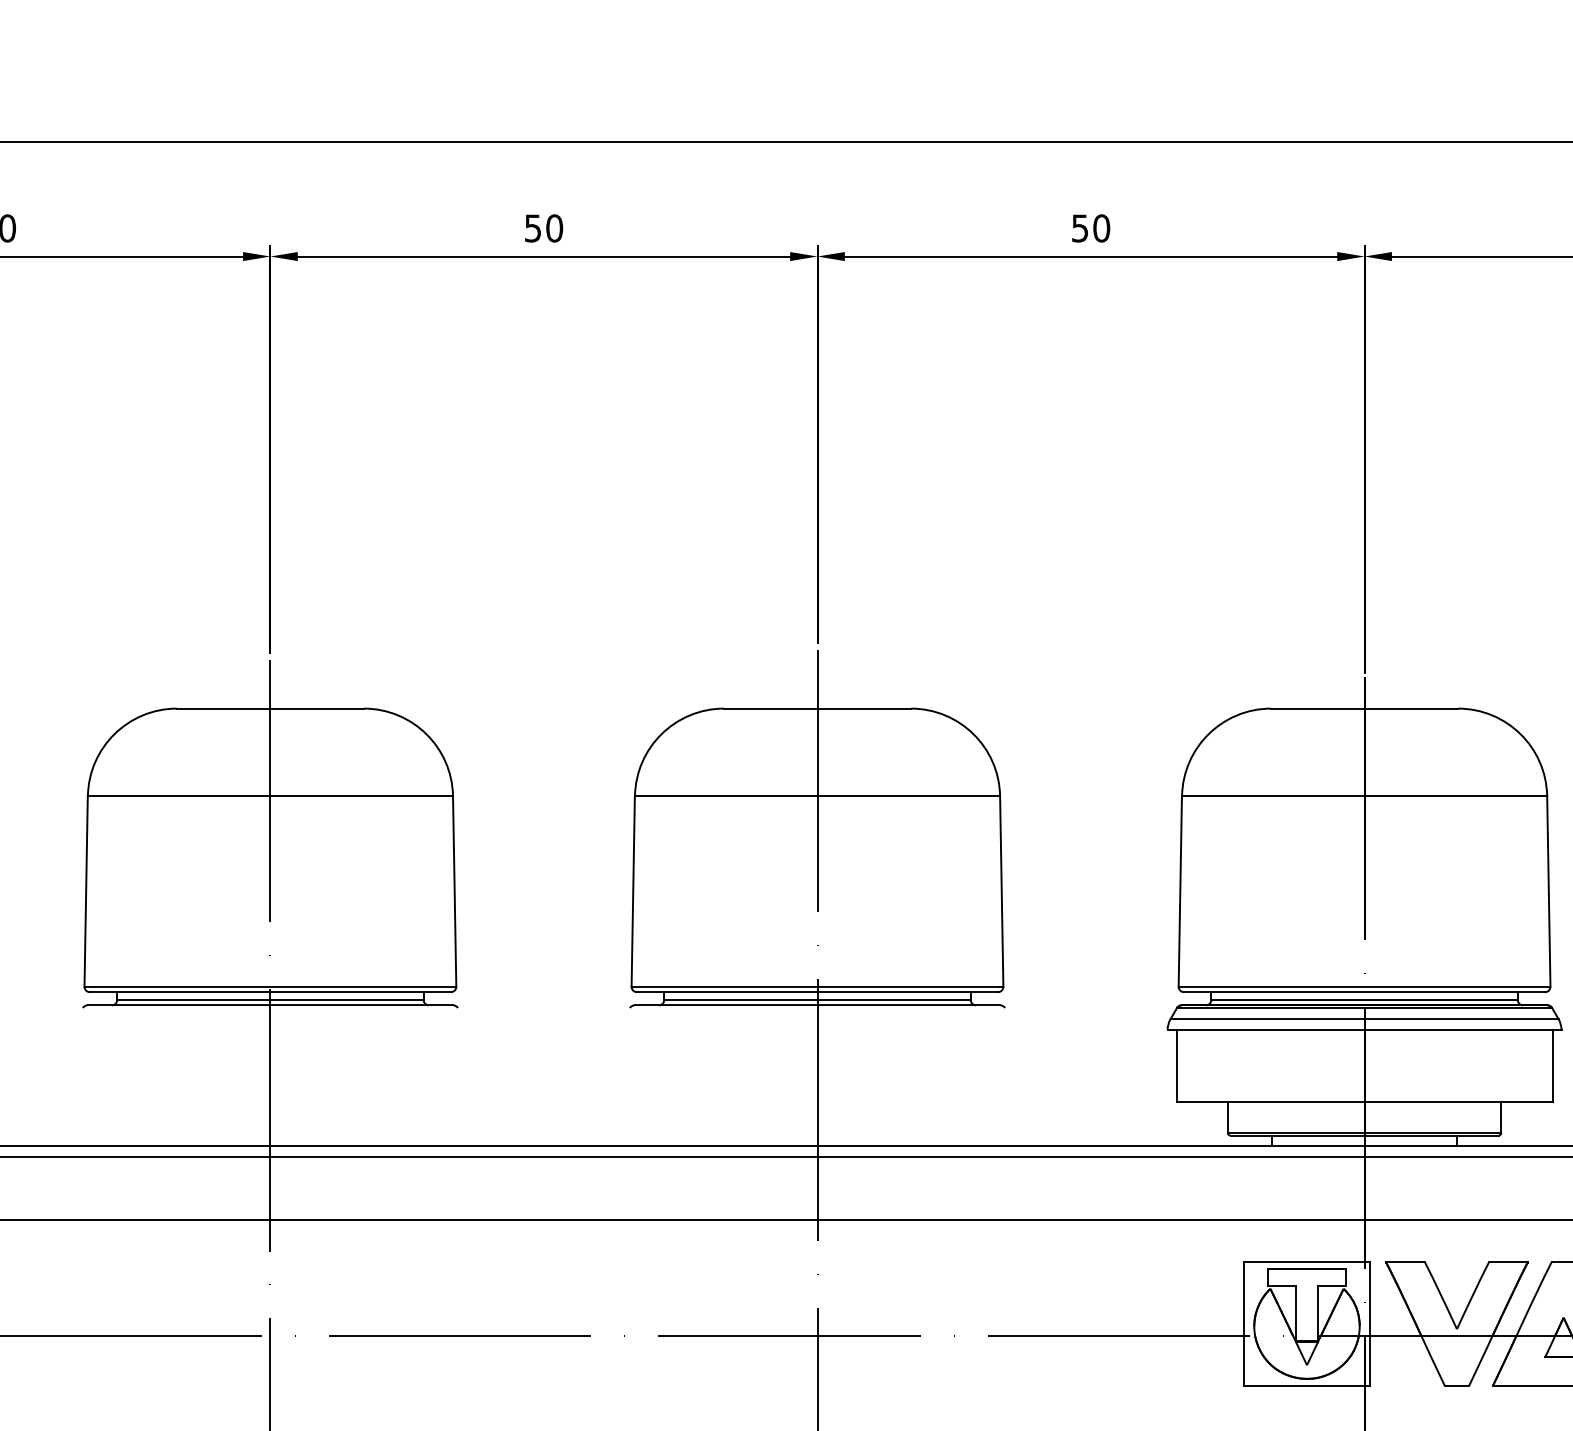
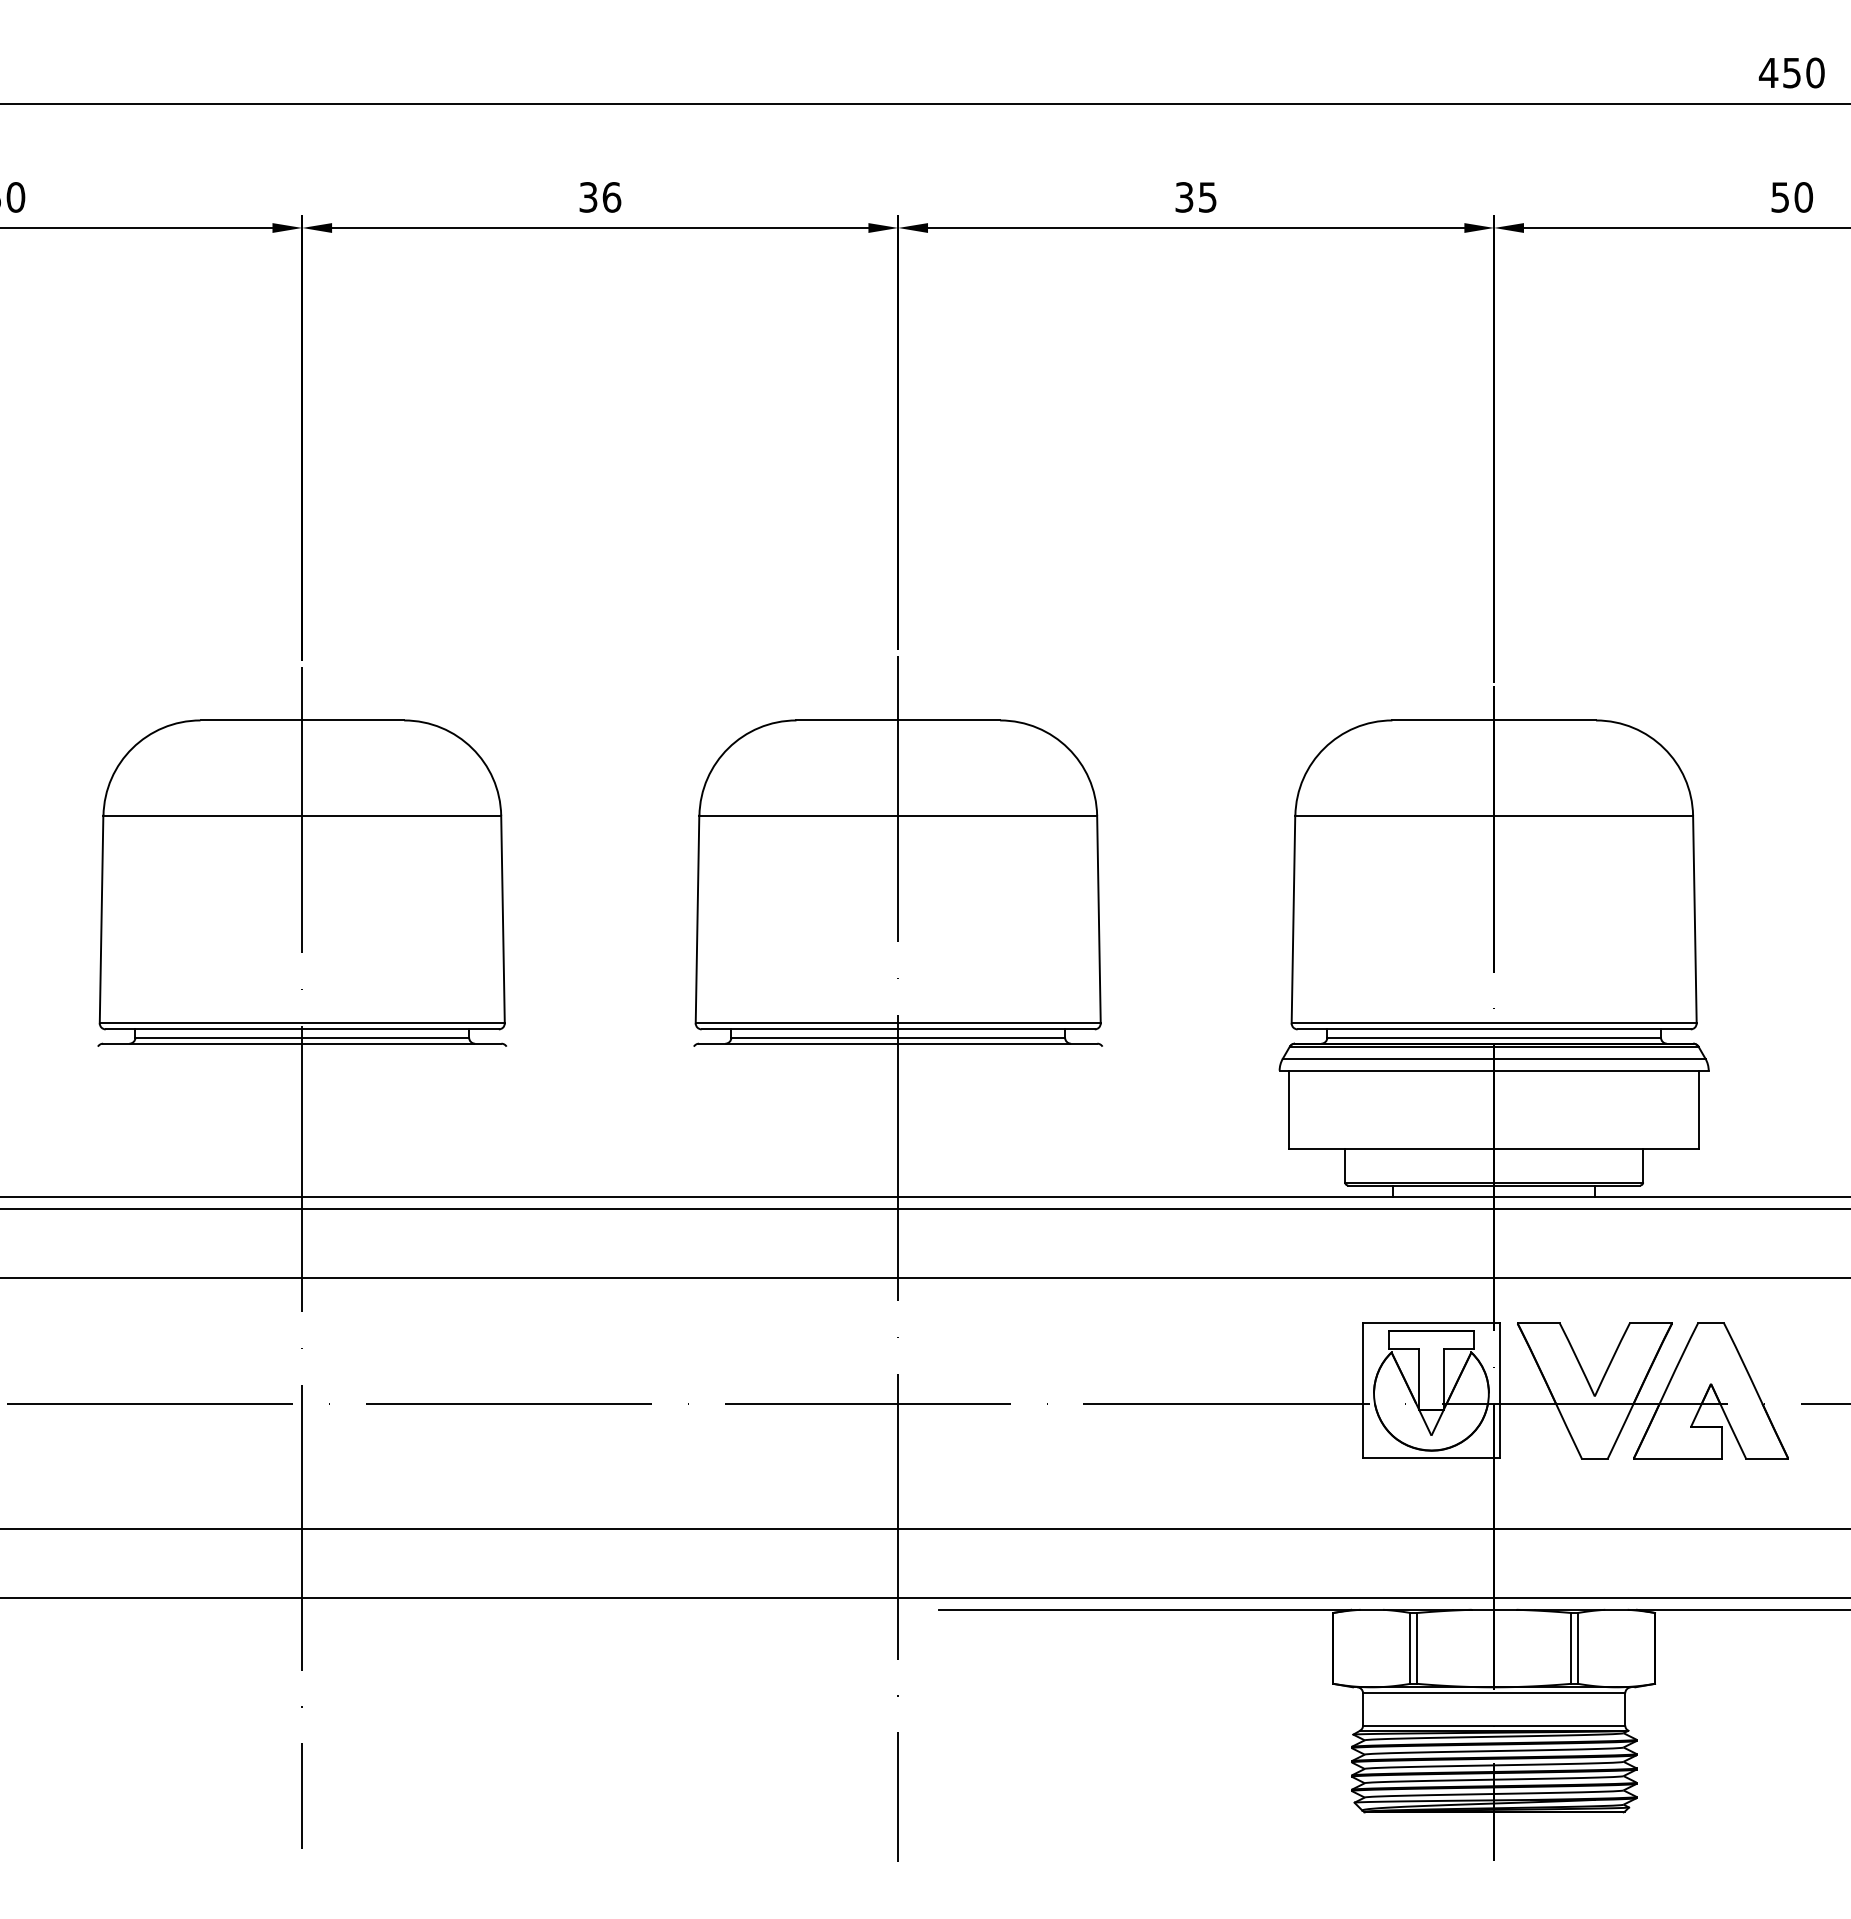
text: (544, 228) -> (600, 197), 50 -> 36
text: (1091, 228) -> (1196, 197), 50 -> 35

